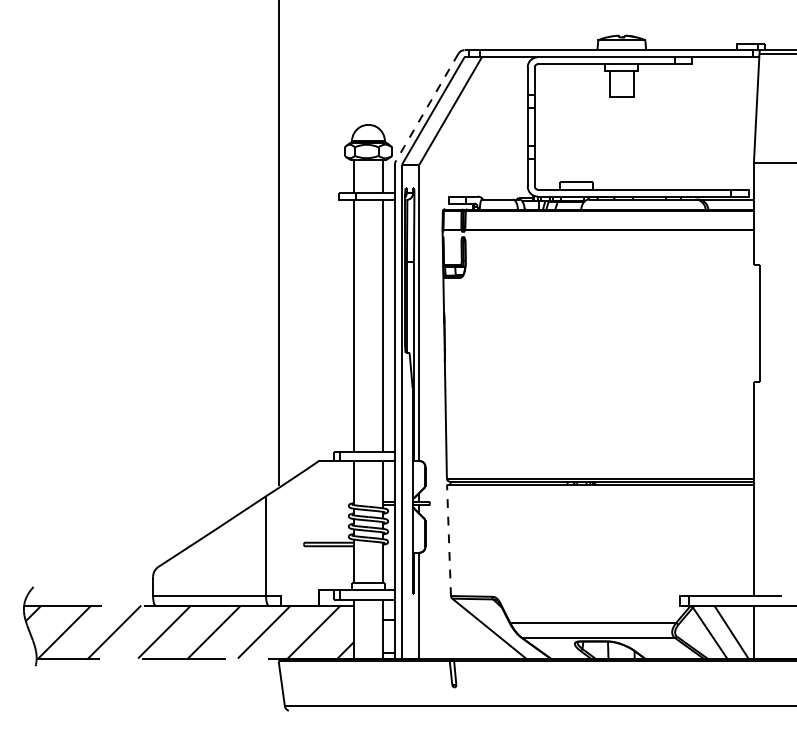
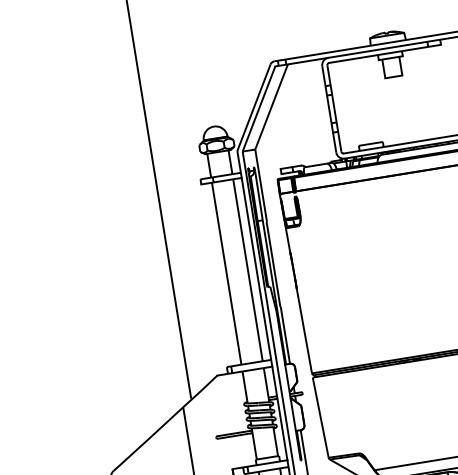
line: (426, 108) -> (253, 107), dashed -> solid
line: (449, 540) -> (321, 417), dashed -> solid

